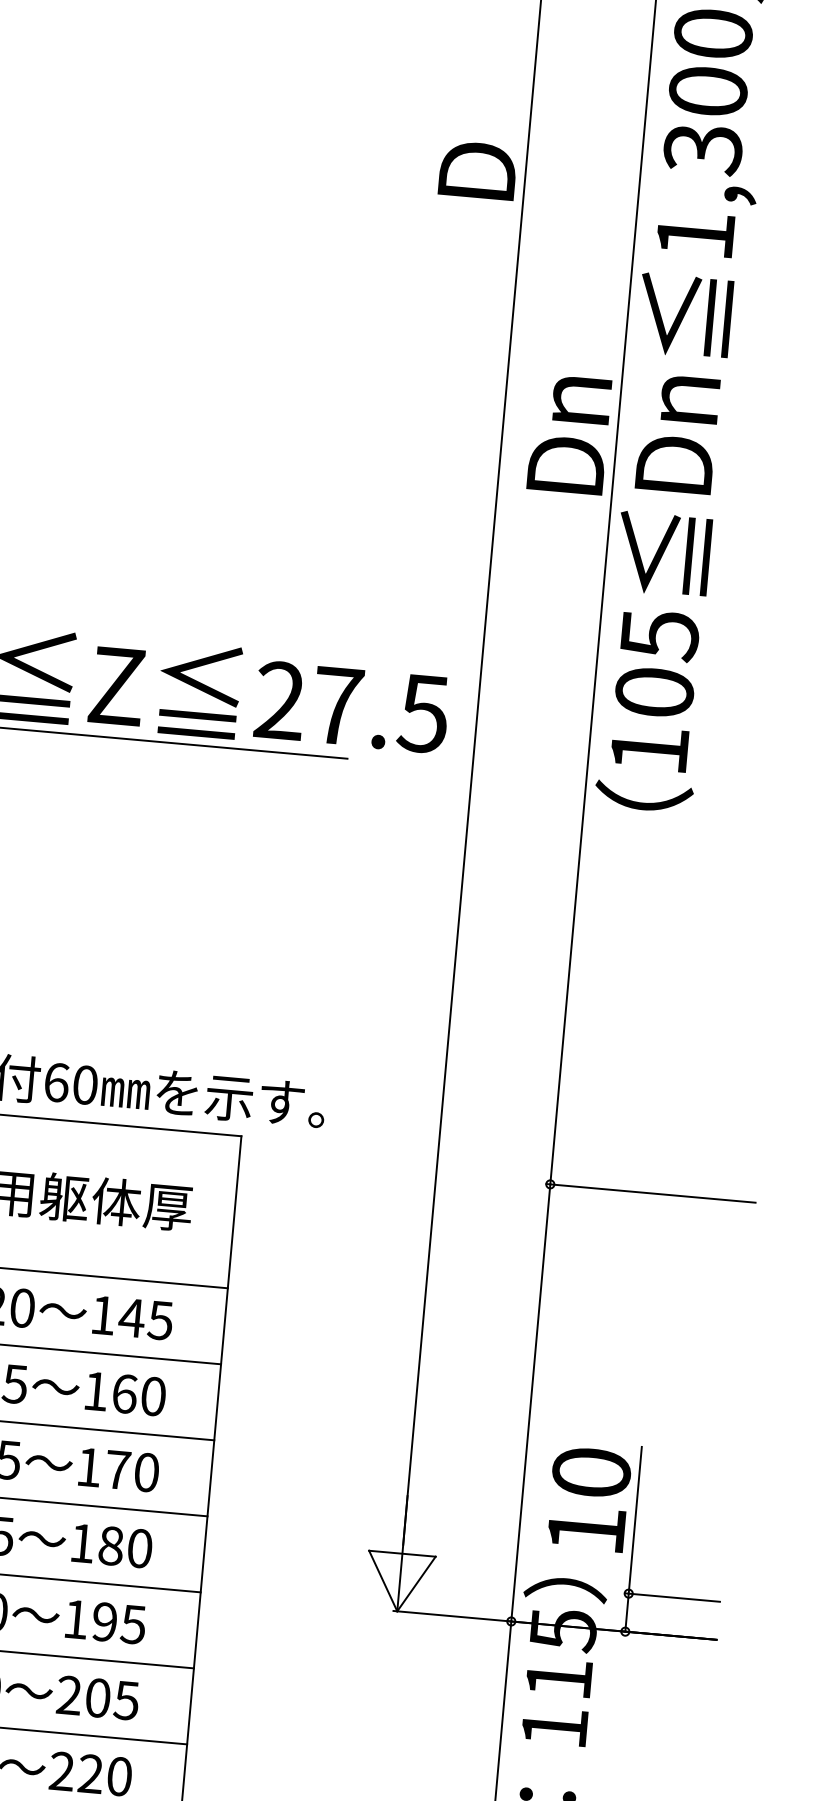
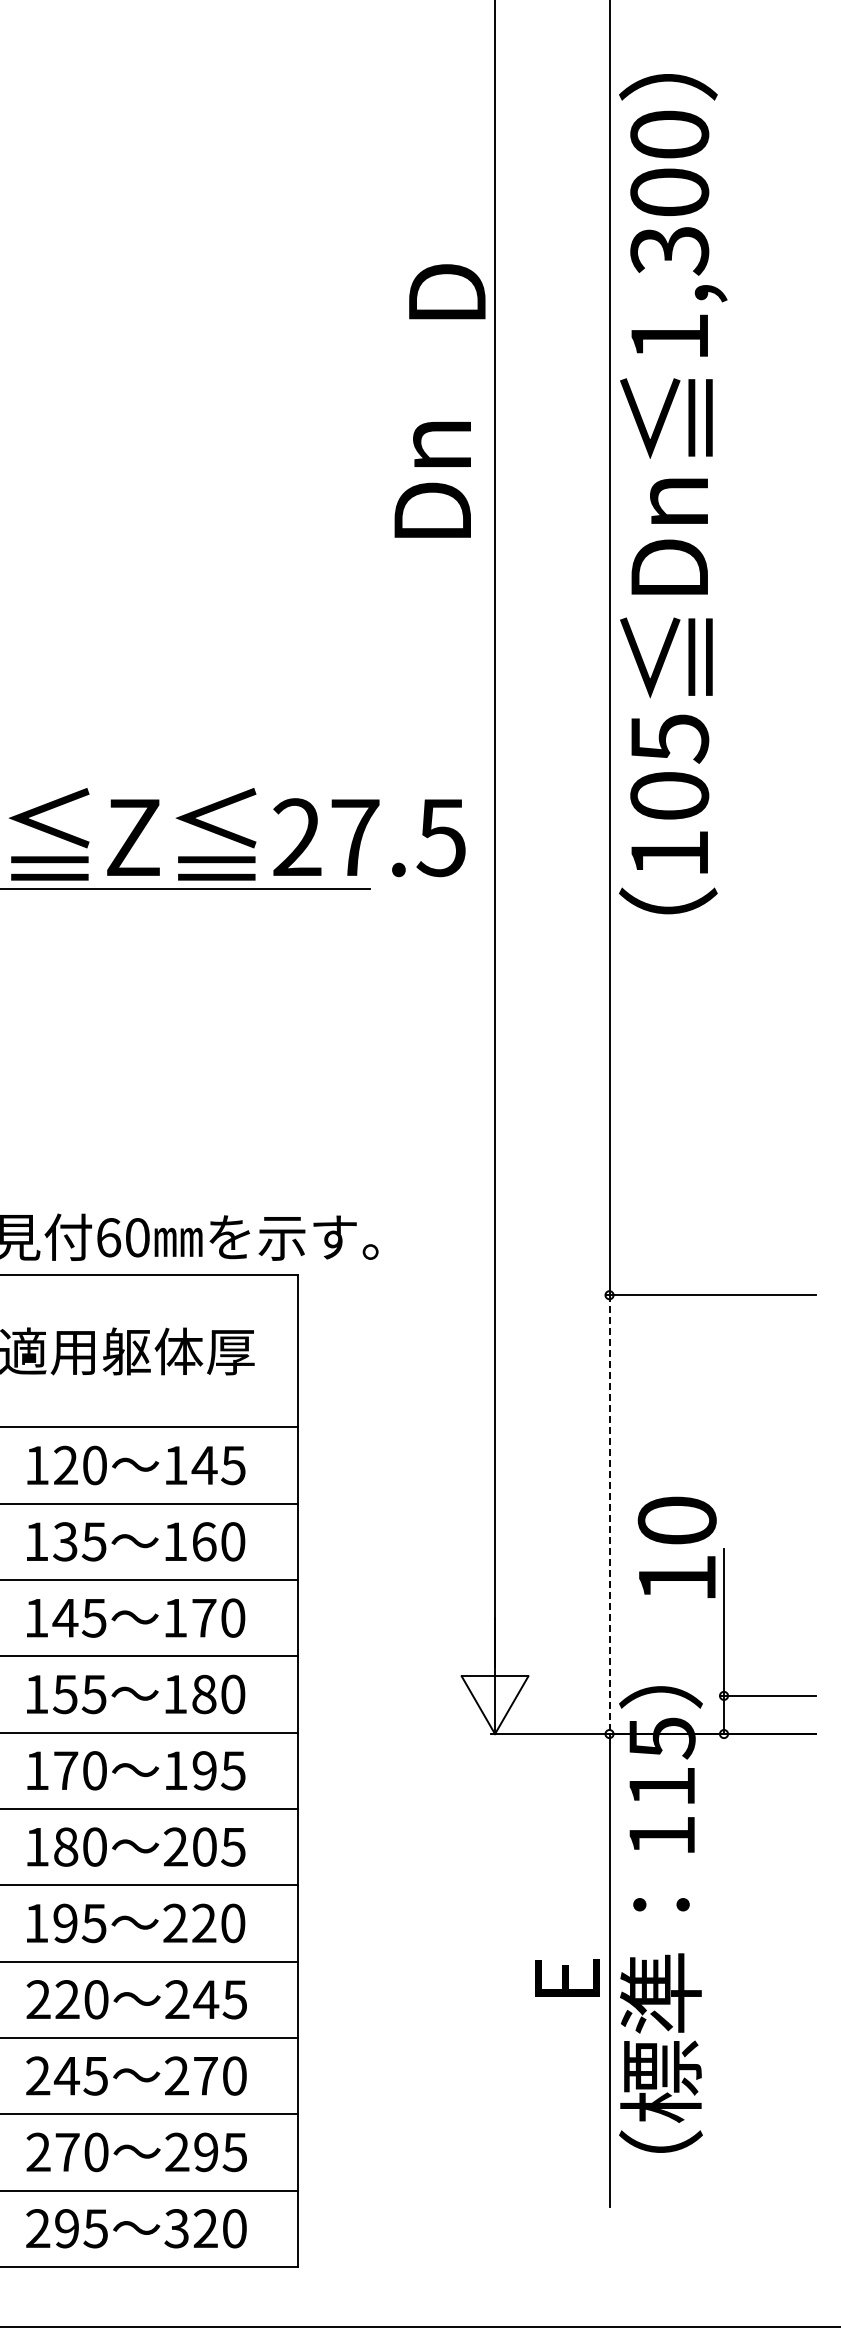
text: (569, 434) -> (432, 479), moved
line: (530, 1403) -> (609, 1515), solid -> dashed
text: (588, 1498) -> (676, 1546), moved

